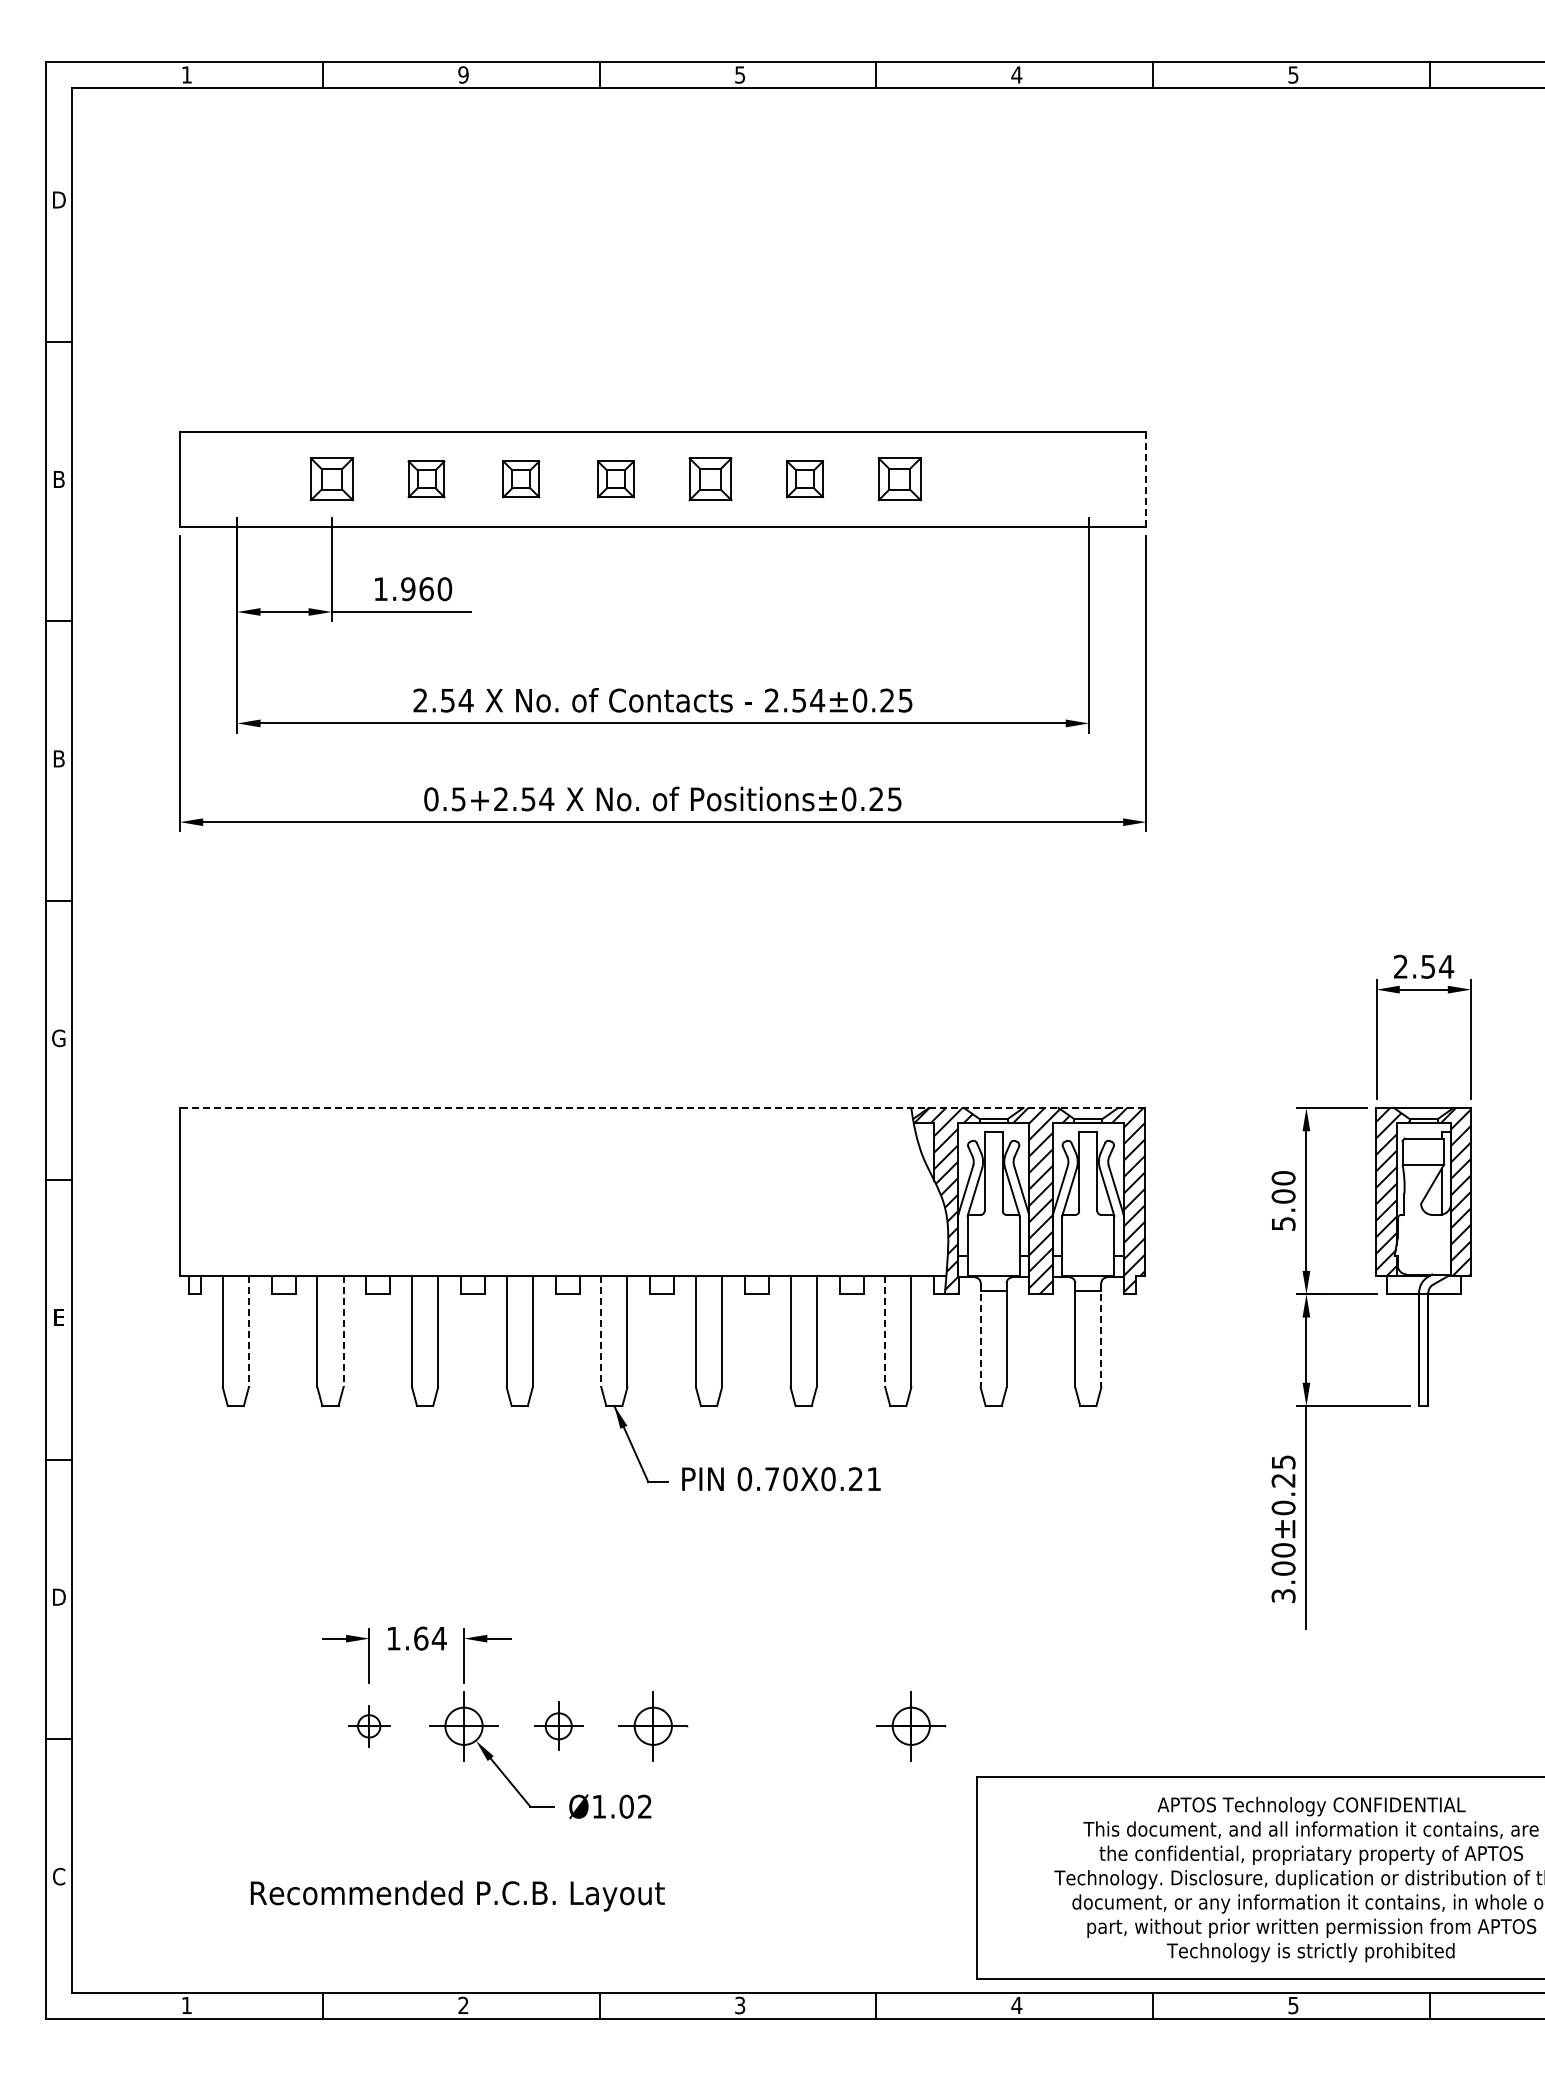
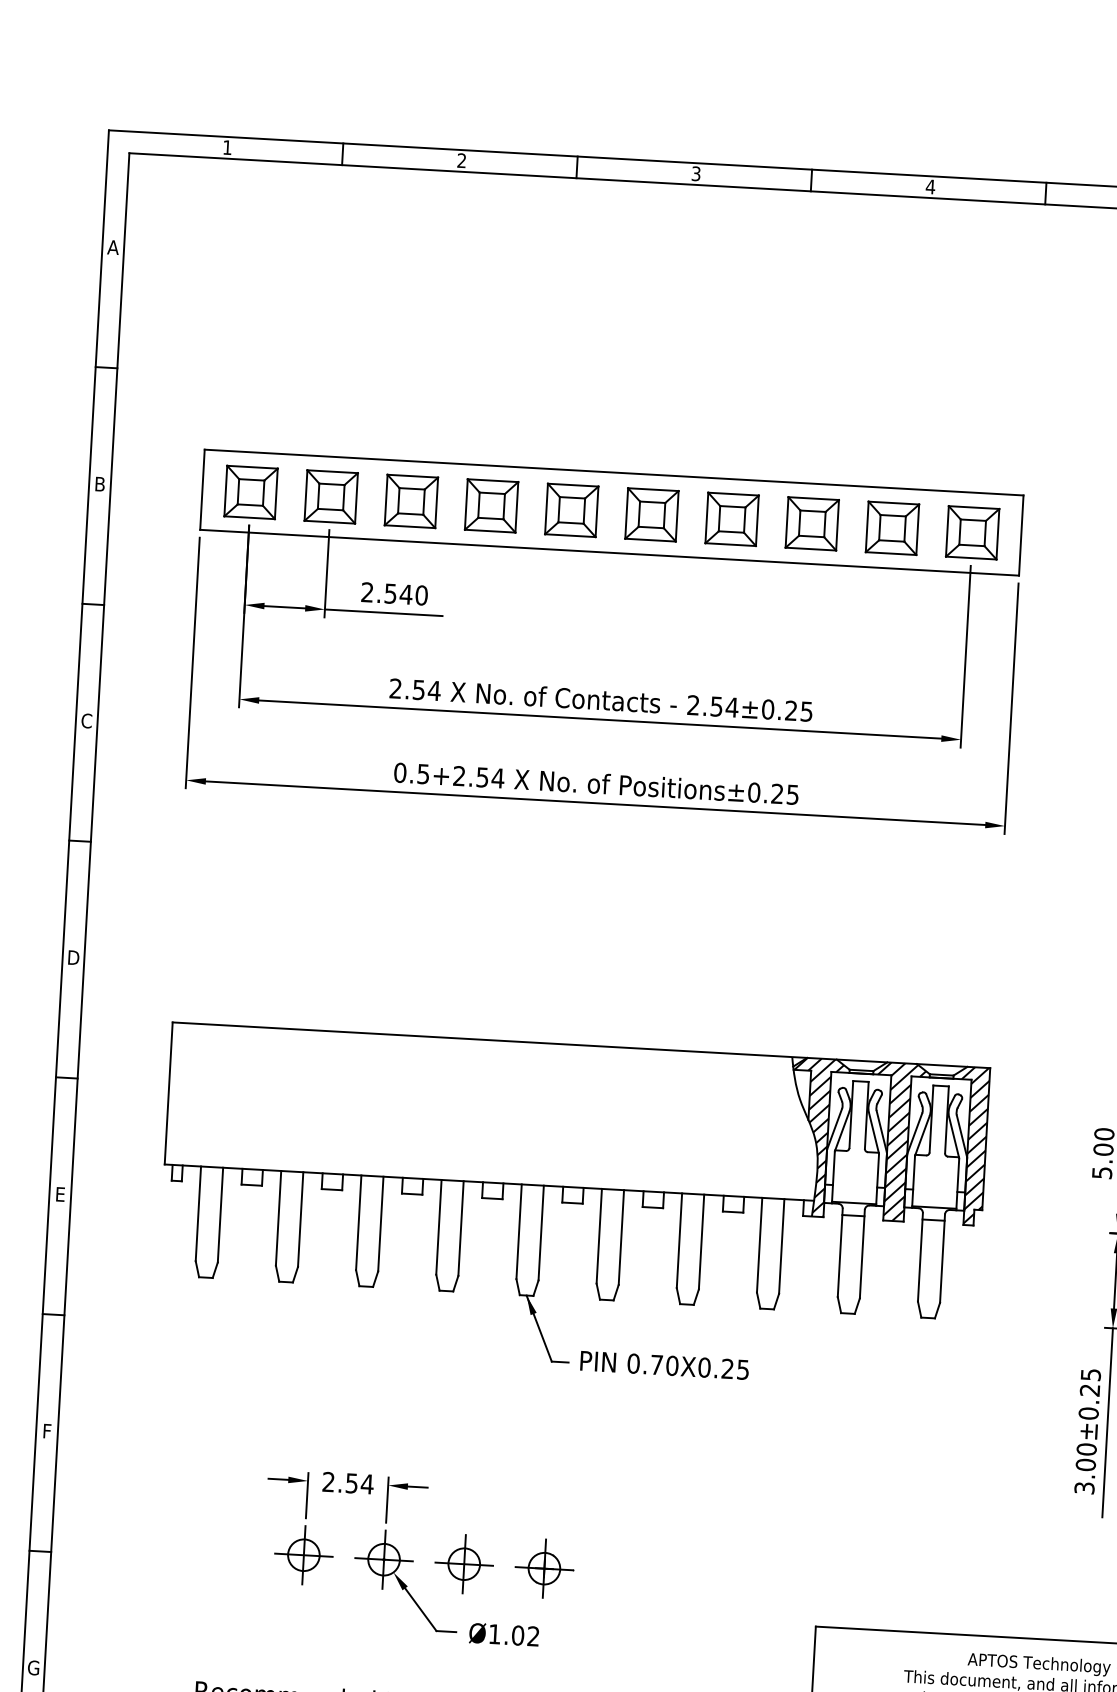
text: (463, 74) -> (461, 160), 9 -> 2
text: (740, 74) -> (696, 173), 5 -> 3
text: (58, 199) -> (112, 247), D -> A
part: (237, 479) -> (251, 492), added
part: (331, 479) -> (330, 497), size x1.43
part: (426, 479) -> (411, 501), size x1.67
part: (521, 479) -> (491, 506), size x1.67
part: (615, 479) -> (571, 510), size x1.67
part: (710, 479) -> (651, 515), size x1.43
part: (804, 479) -> (731, 519), size x1.67
part: (899, 479) -> (812, 524), size x1.43
part: (994, 479) -> (892, 528), added
part: (1088, 479) -> (972, 533), added
line: (1146, 479) -> (1021, 535), dashed -> solid
text: (404, 589) -> (387, 593), 1.960 -> 2.540
text: (58, 758) -> (86, 720), B -> C
text: (58, 1038) -> (73, 957), G -> D
line: (662, 1107) -> (581, 1044), dashed -> solid
line: (248, 1331) -> (220, 1215), dashed -> solid
line: (343, 1331) -> (300, 1219), dashed -> solid
line: (601, 1331) -> (519, 1231), dashed -> solid
line: (885, 1331) -> (759, 1245), dashed -> solid
line: (980, 1335) -> (840, 1253), dashed -> solid
line: (1101, 1335) -> (942, 1258), dashed -> solid
text: (873, 1479) -> (742, 1370), 0.70X0.21 -> 0.70X0.25
text: (59, 1596) -> (47, 1430), D -> F
text: (407, 1638) -> (340, 1482), 1.64 -> 2.54
part: (368, 1726) -> (303, 1555), size x1.67
part: (558, 1726) -> (464, 1564), size x1.43
part: (911, 1726) -> (763, 1581), removed
text: (58, 1876) -> (33, 1667), C -> G

